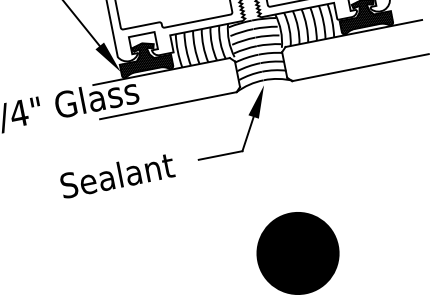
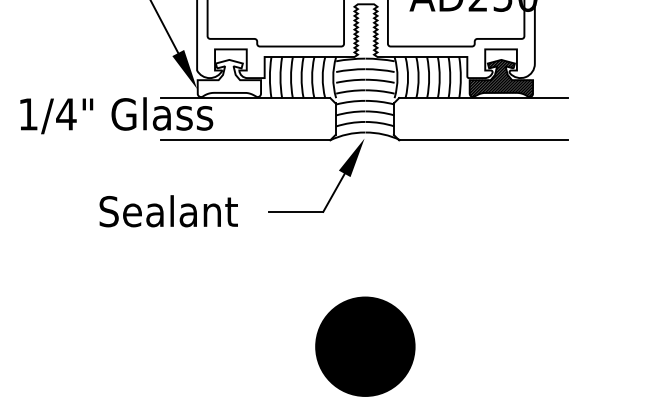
hatch: (145, 58) -> (229, 78), removed

